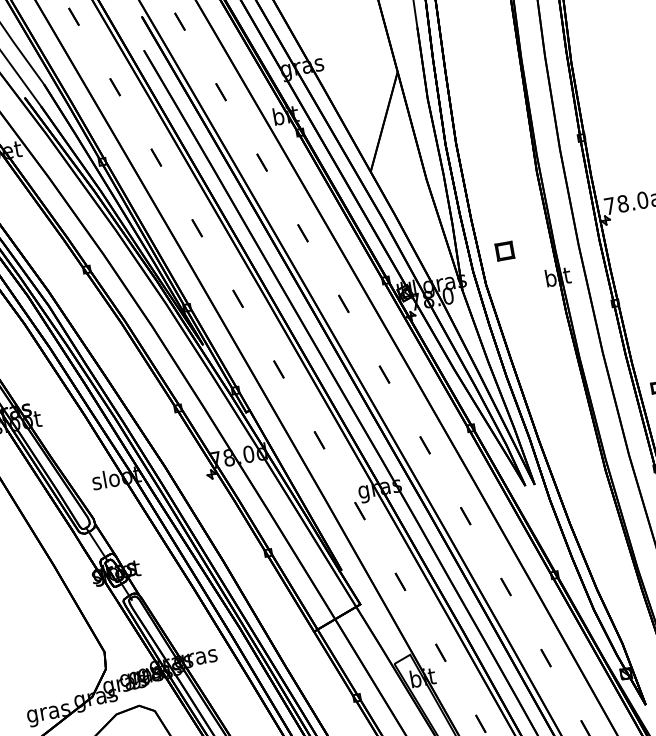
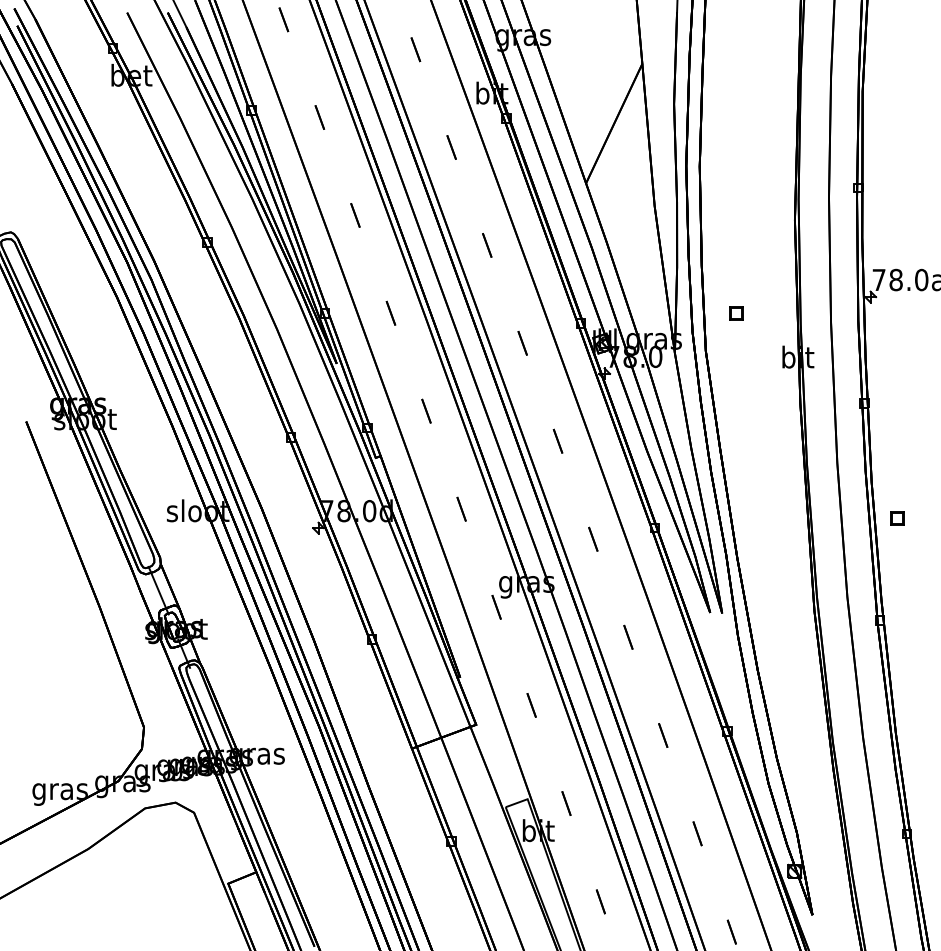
part: (504, 251) -> (736, 313), size x0.62

